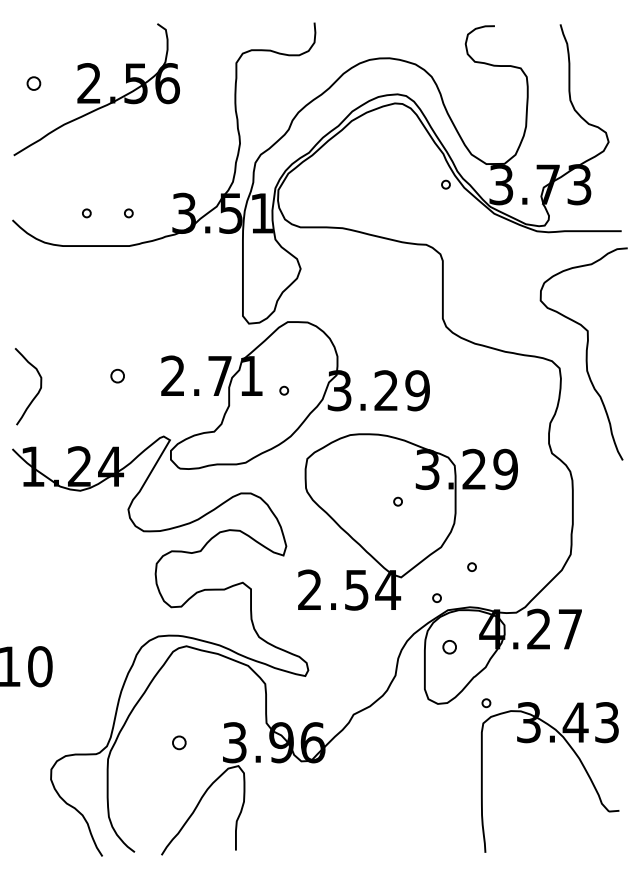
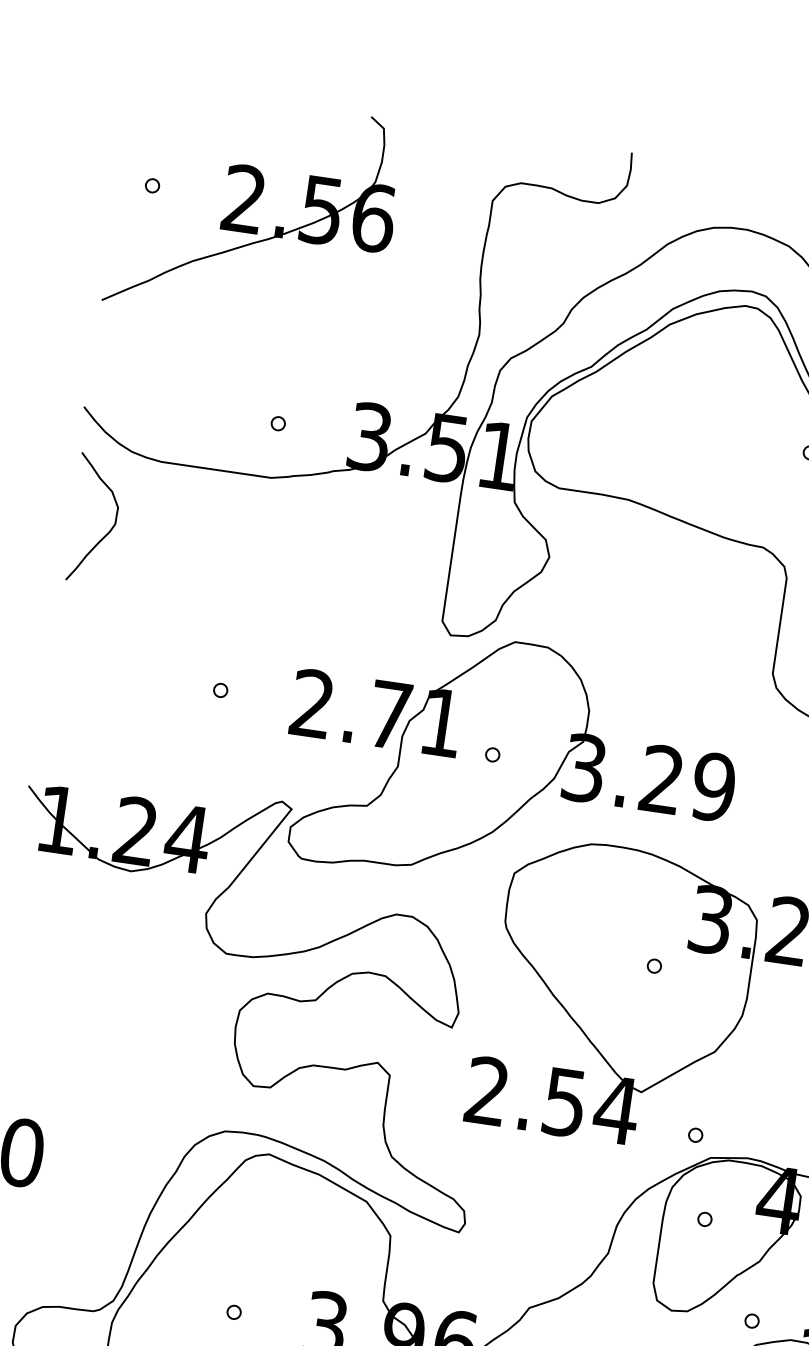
part: (33, 83) -> (151, 185), size x0.62
part: (86, 213) -> (208, 413), removed
part: (117, 375) -> (220, 689), size x0.62
curve: (36, 393) -> (106, 532), moved
part: (471, 566) -> (760, 1091), removed
part: (449, 646) -> (704, 1218), size x0.62
part: (179, 742) -> (234, 1312), size x0.62

